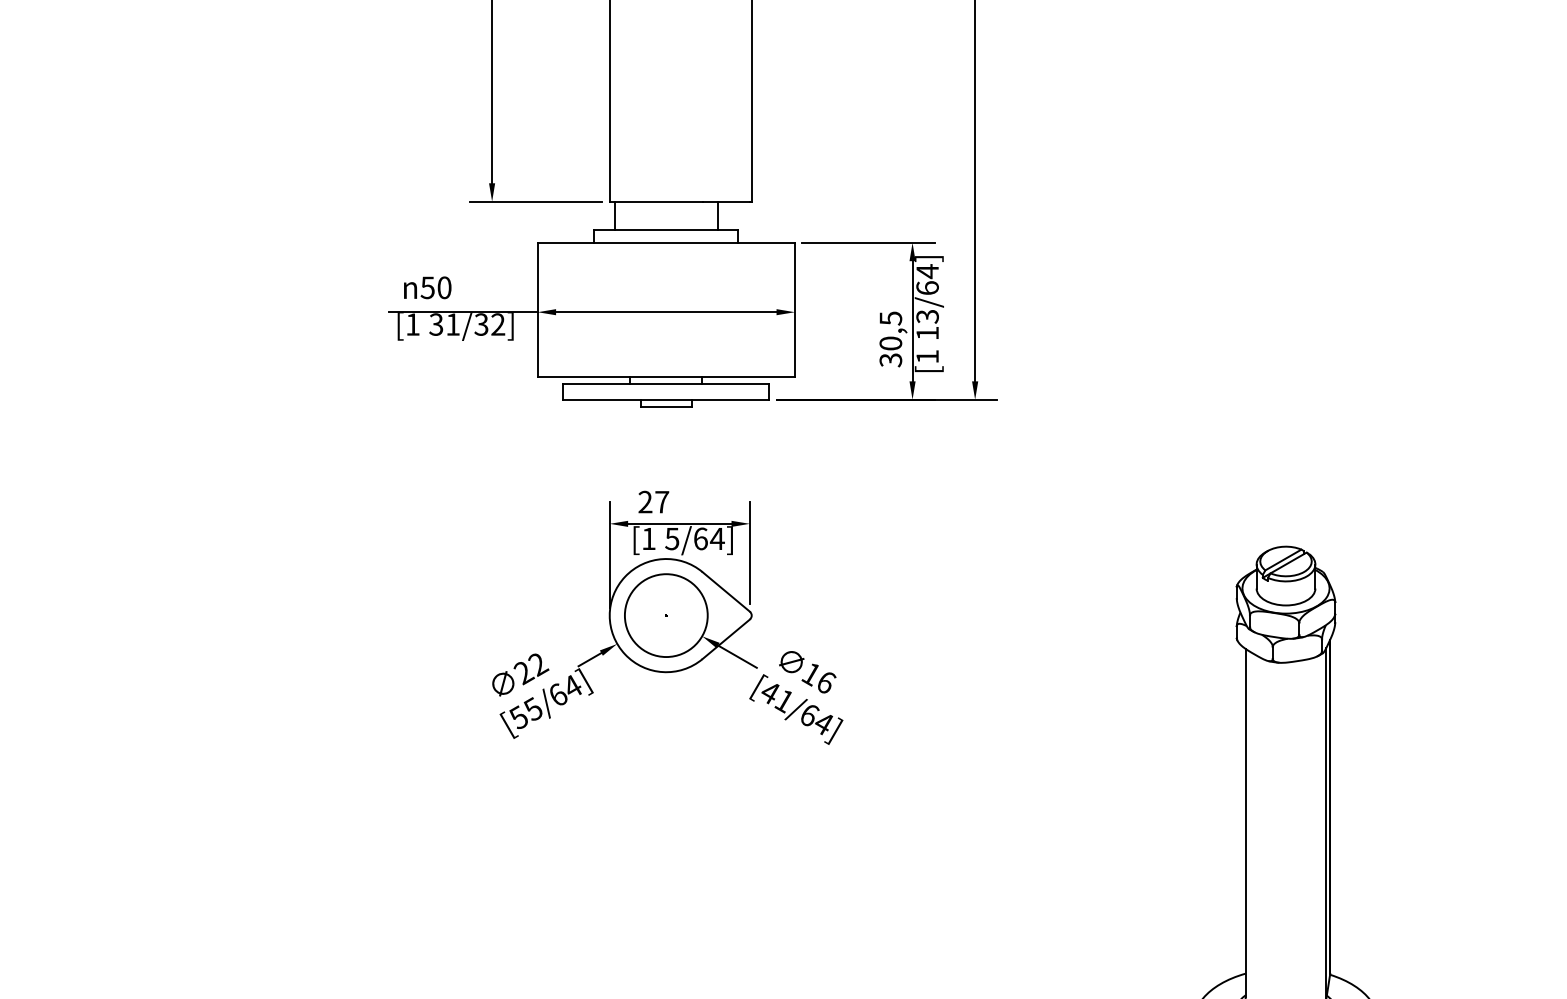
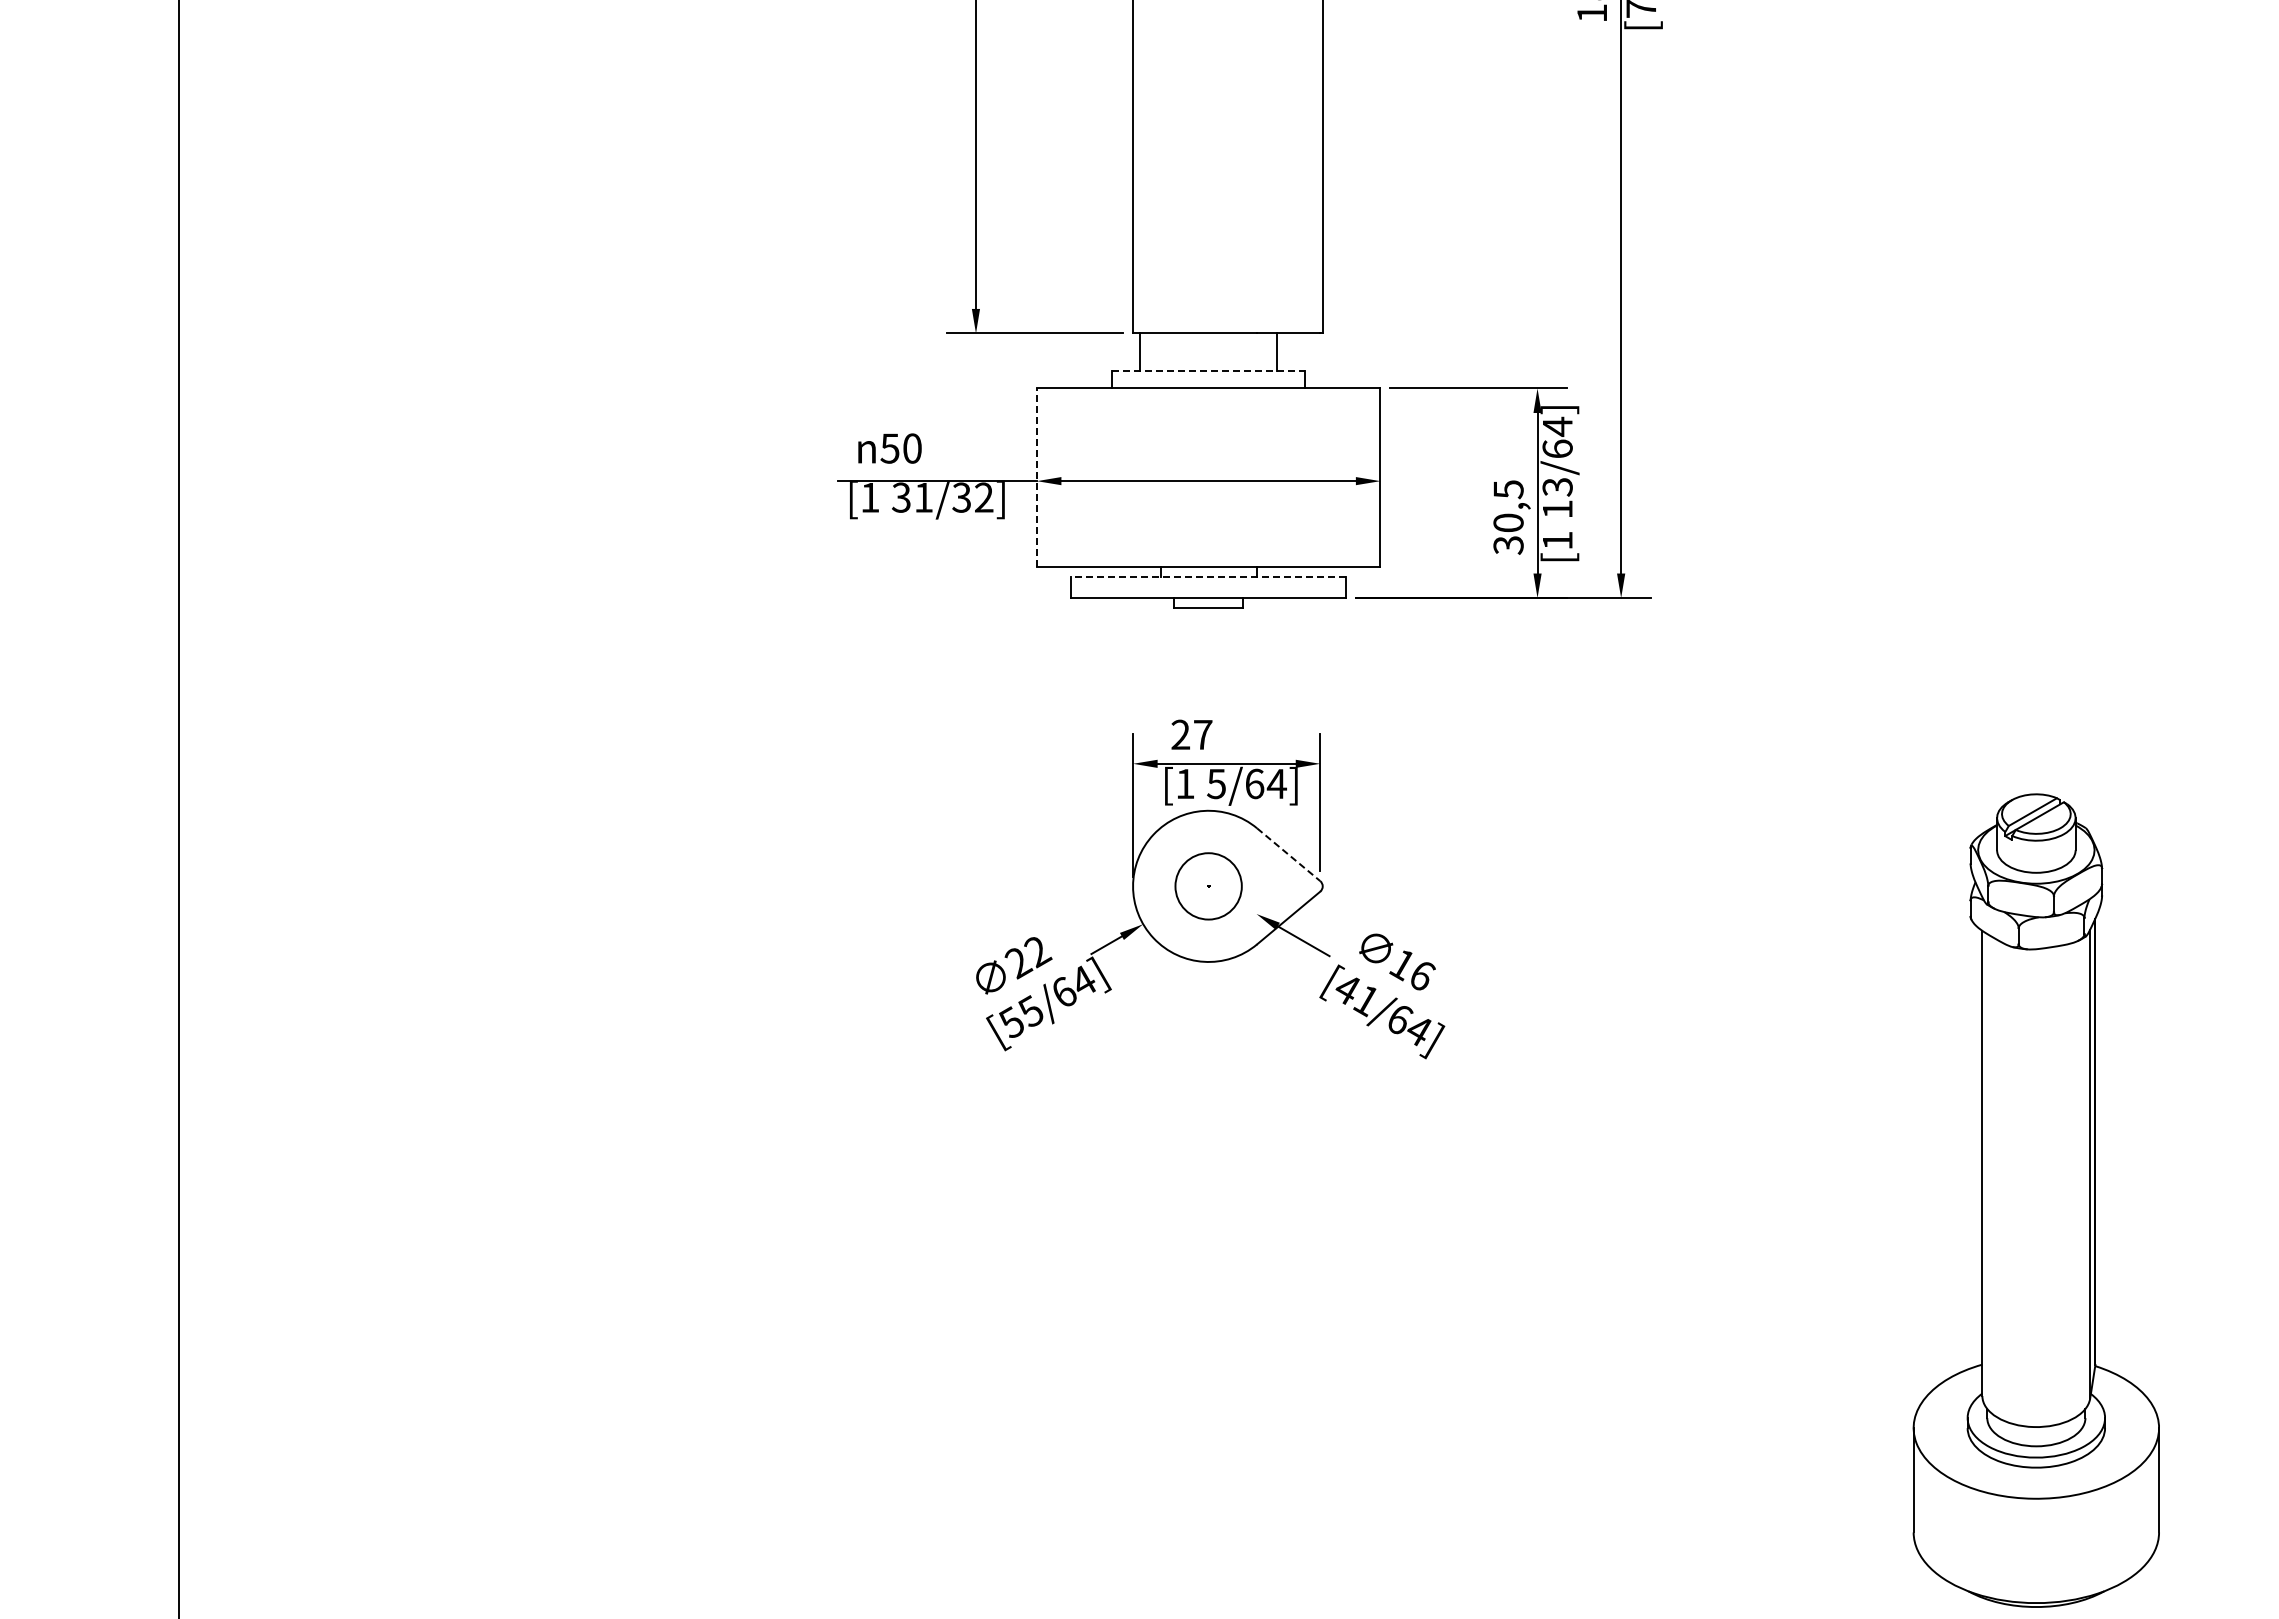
line: (666, 230) -> (1209, 371), solid -> dashed
line: (537, 309) -> (1036, 477), solid -> dashed
line: (666, 384) -> (1208, 577), solid -> dashed
line: (726, 592) -> (1289, 855), solid -> dashed
circle: (666, 615) -> (1208, 886), size x0.6

